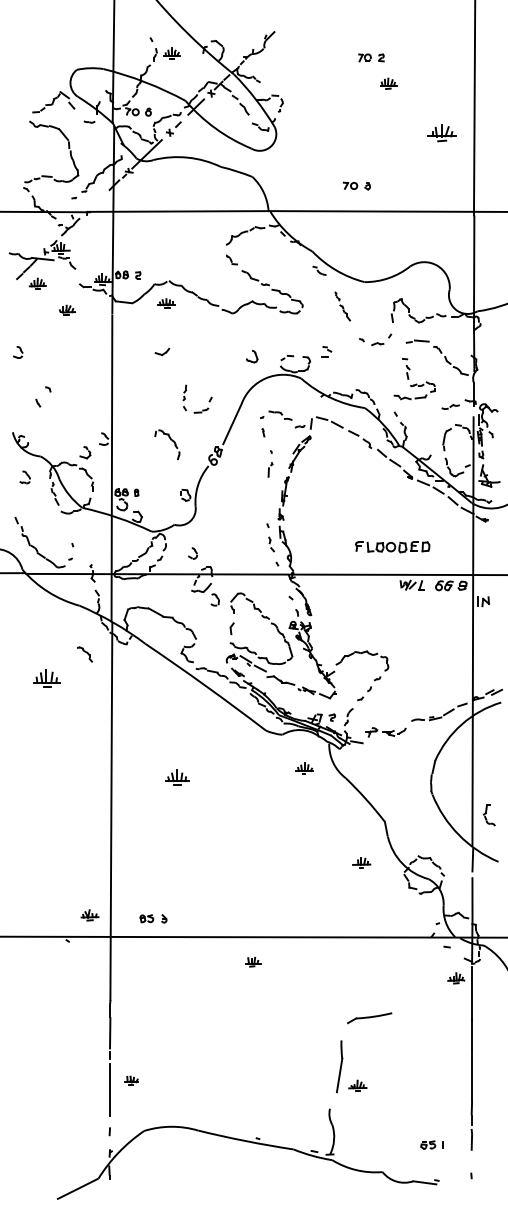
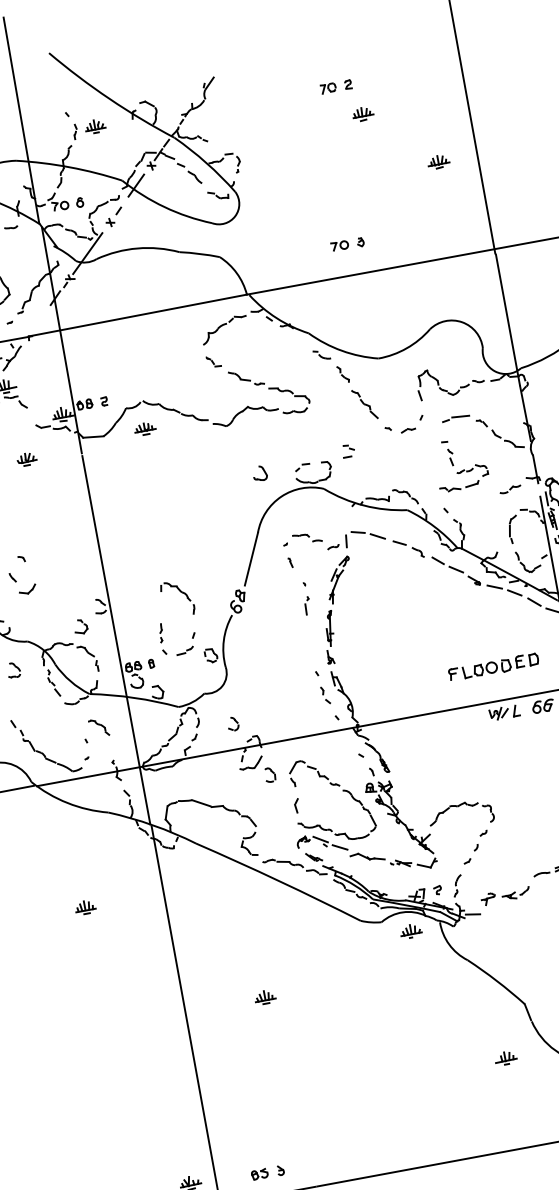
part: (442, 133) -> (438, 161), size x0.62
part: (342, 306) -> (357, 392), size x1.67
part: (162, 352) -> (27, 590), moved
part: (208, 401) -> (191, 638), moved
part: (392, 547) -> (493, 667), moved
part: (84, 654) -> (98, 728), moved
part: (46, 678) -> (84, 907), size x0.62
part: (304, 768) -> (410, 931), moved
part: (177, 777) -> (264, 997), size x0.71

